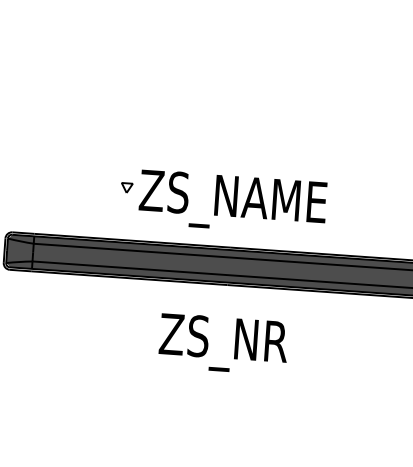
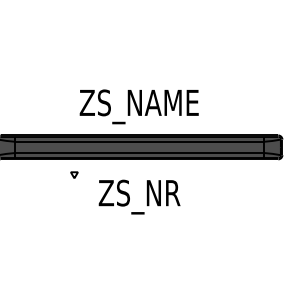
part: (127, 186) -> (74, 174), moved

